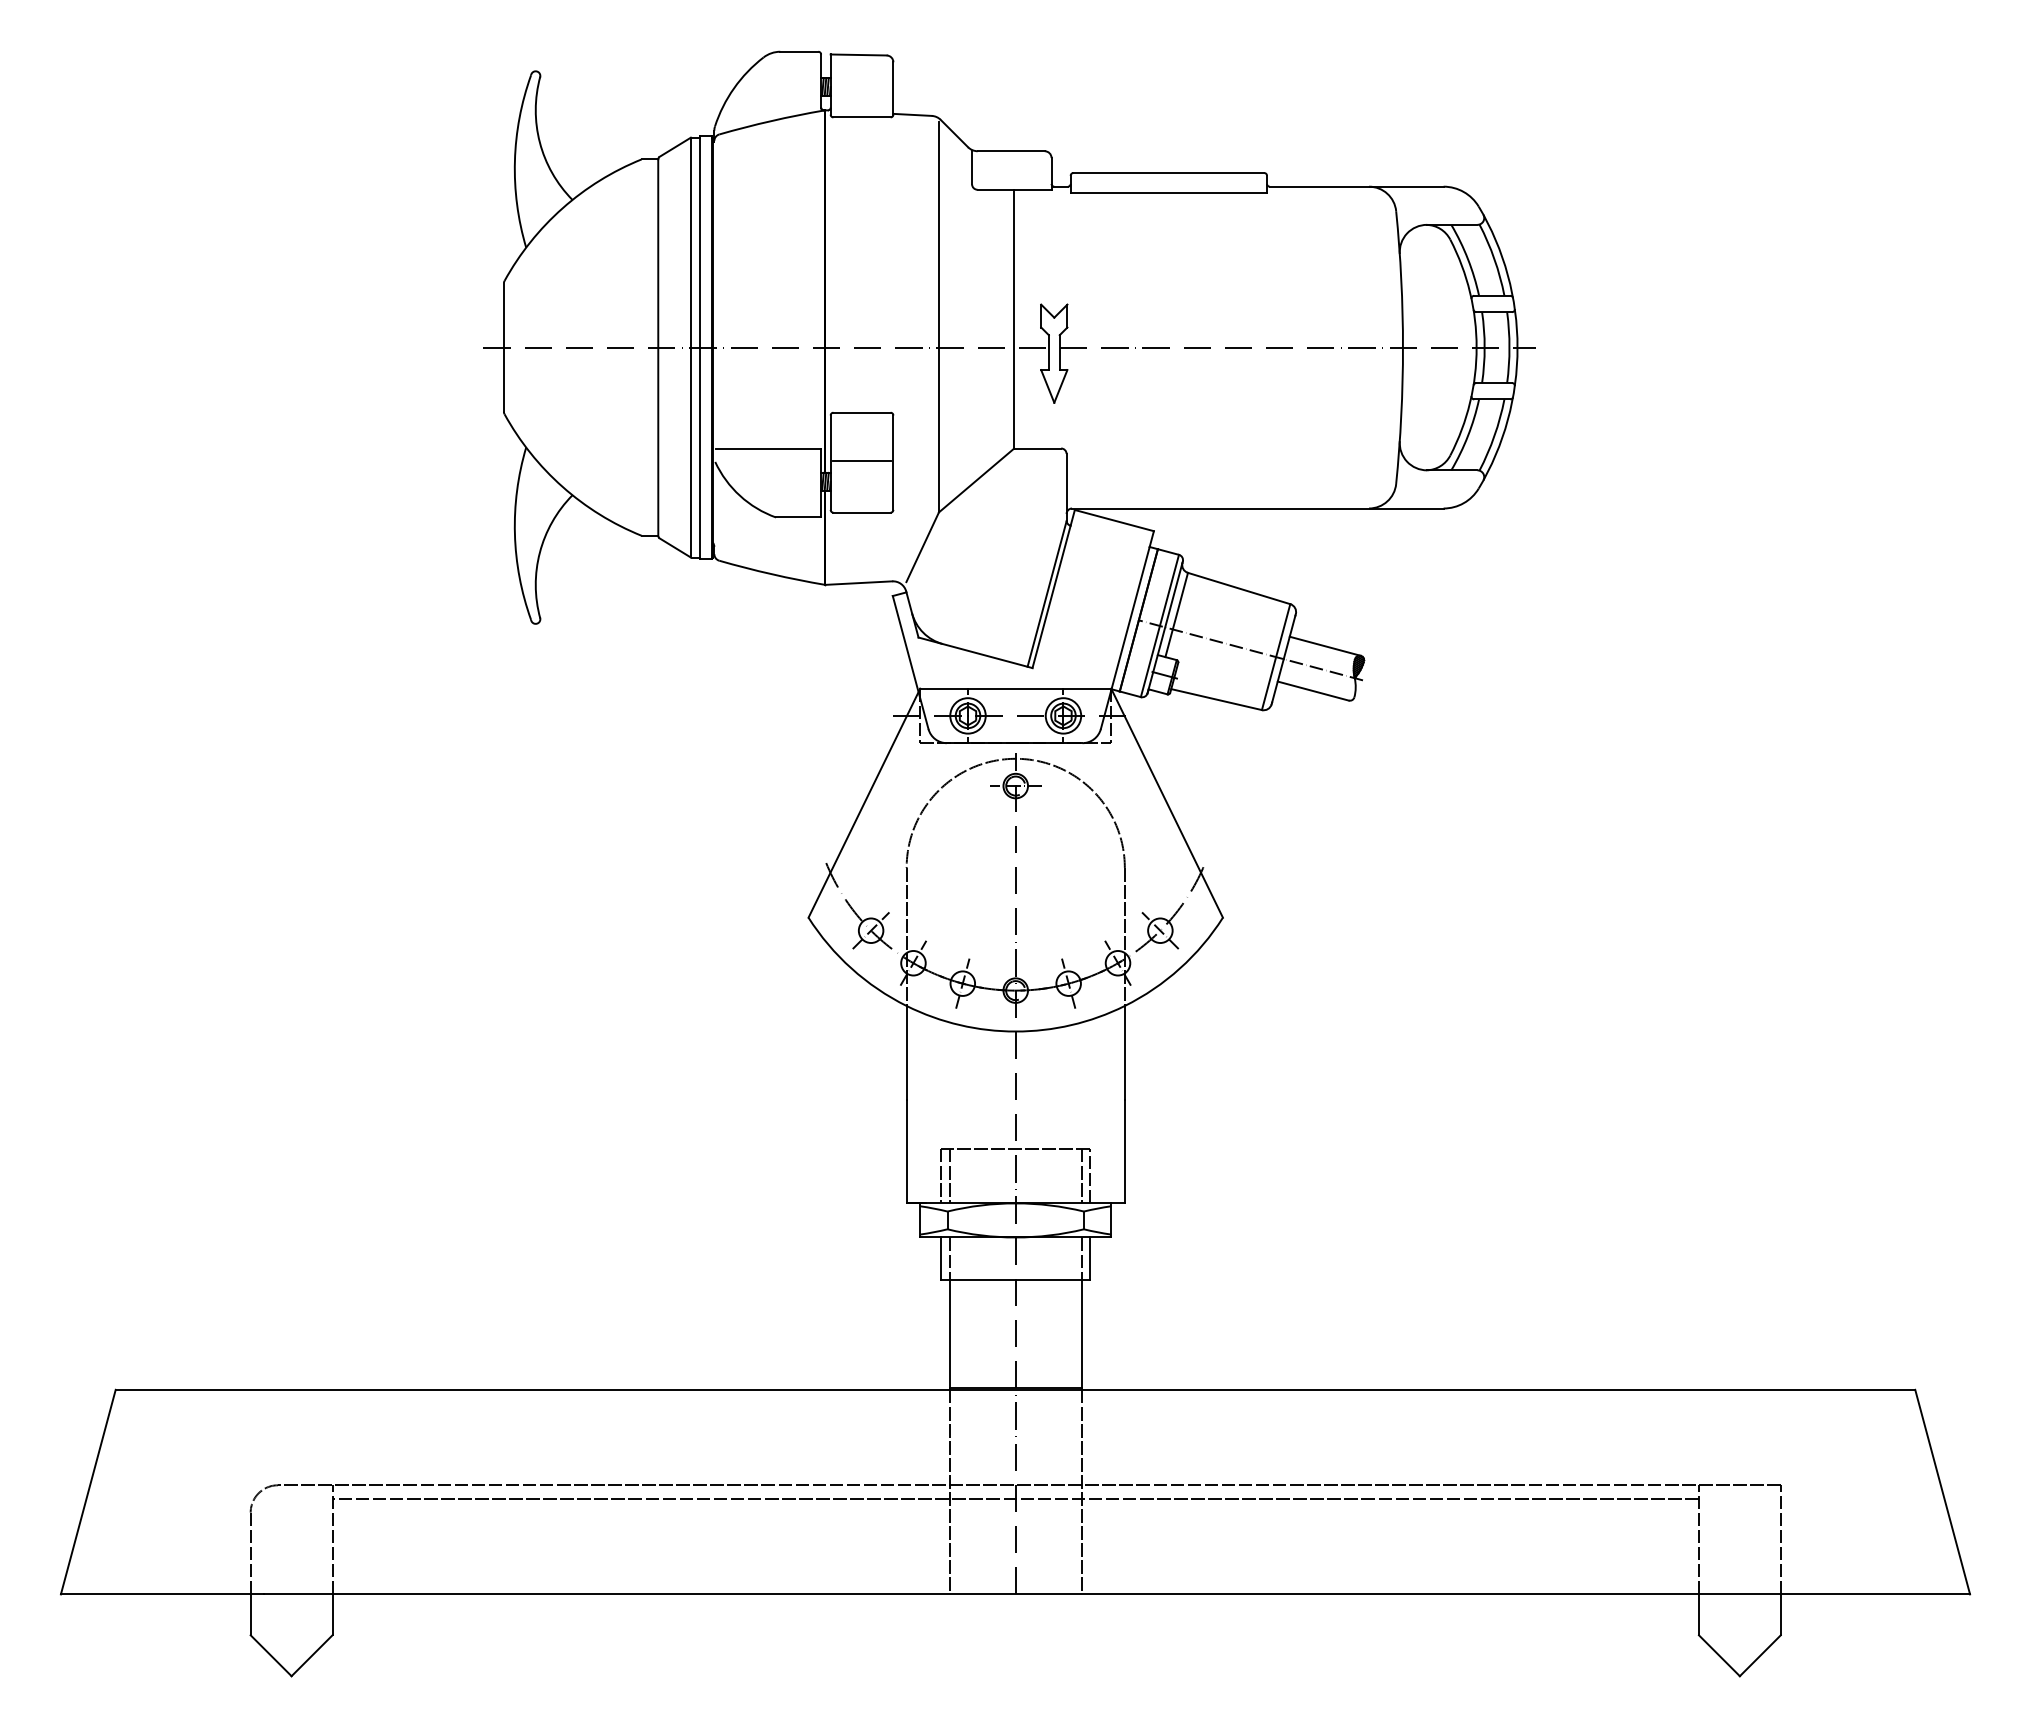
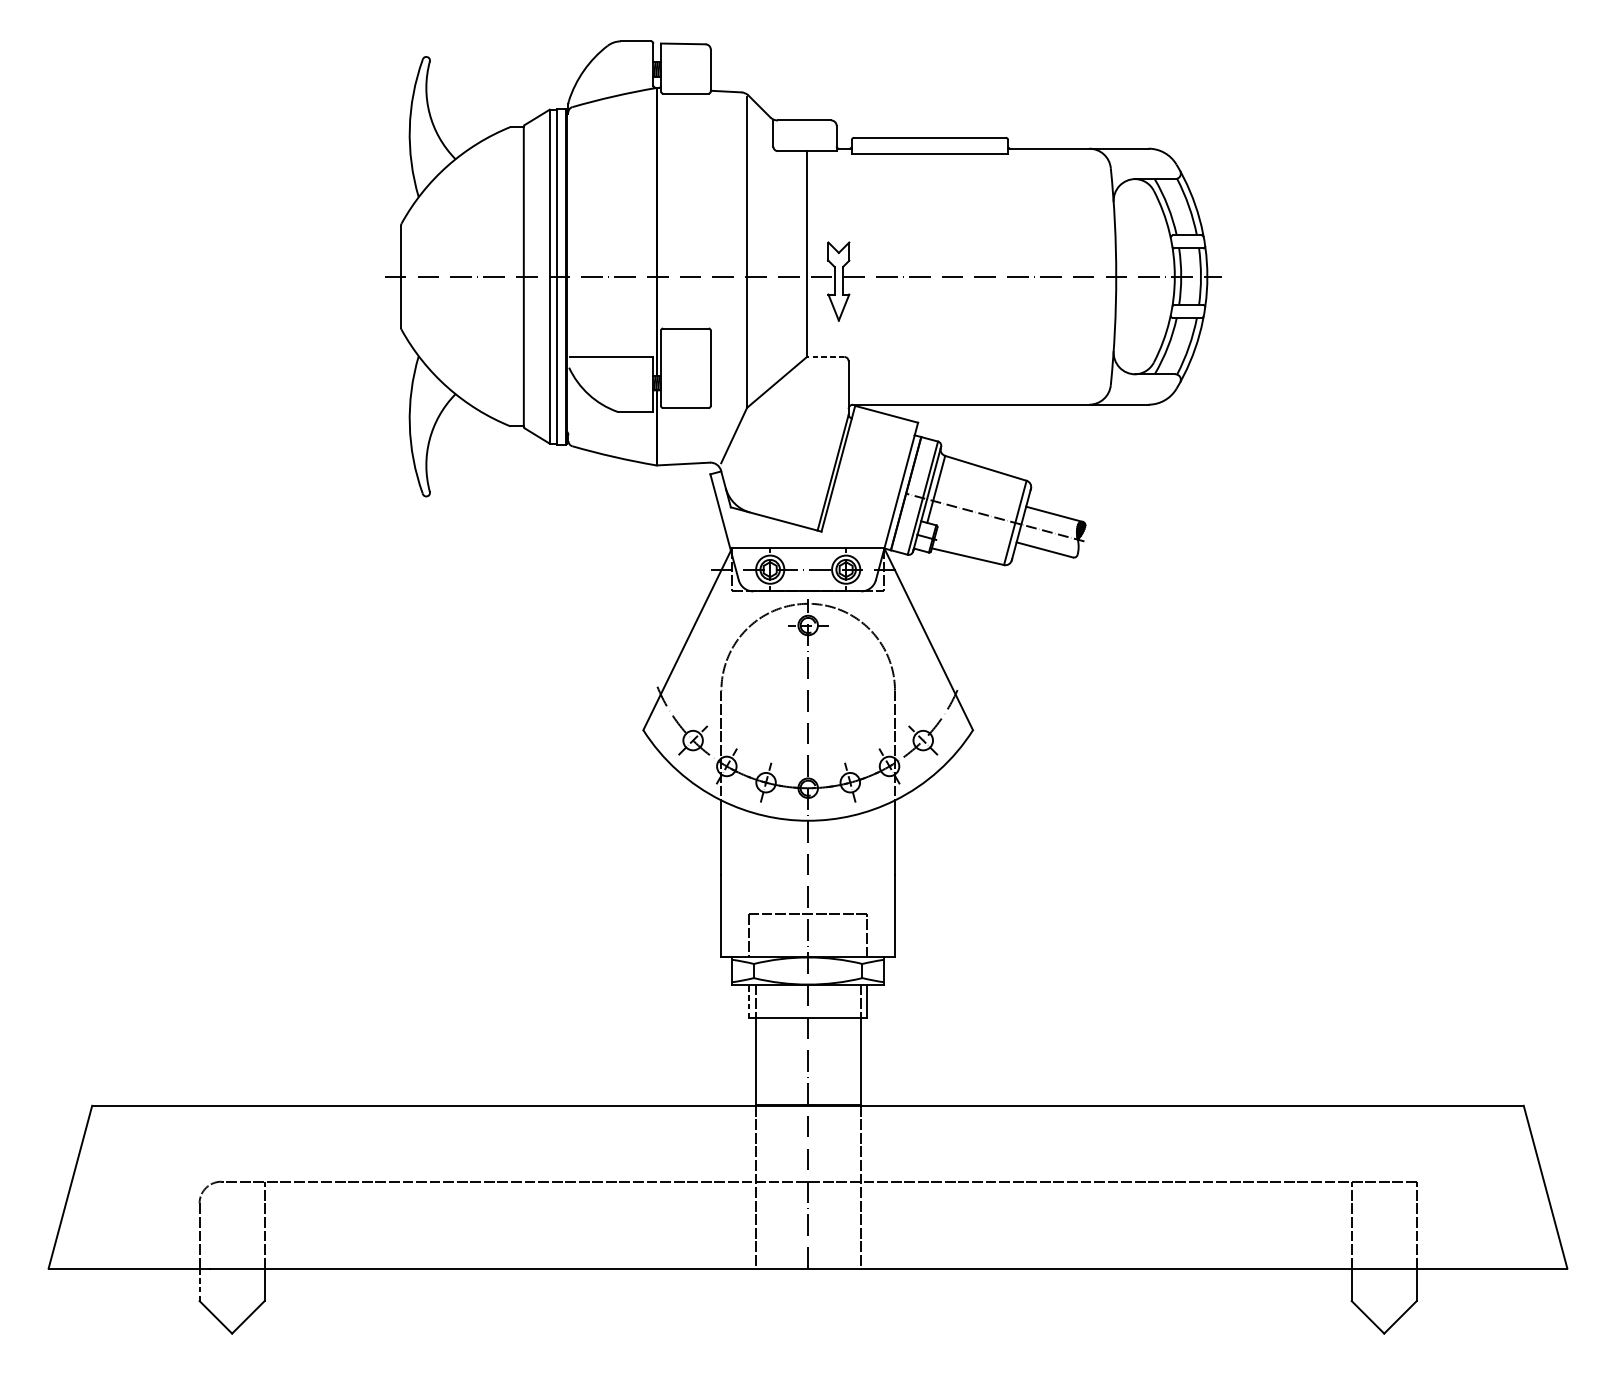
line: (1037, 448) -> (825, 356), solid -> dashed
line: (861, 461) -> (685, 367), removed
line: (949, 1175) -> (755, 935), removed
line: (1081, 1175) -> (860, 935), removed
line: (941, 1258) -> (749, 1001), solid -> dashed
line: (1015, 1498) -> (808, 1192), removed
line: (250, 1614) -> (199, 1284), solid -> dashed

